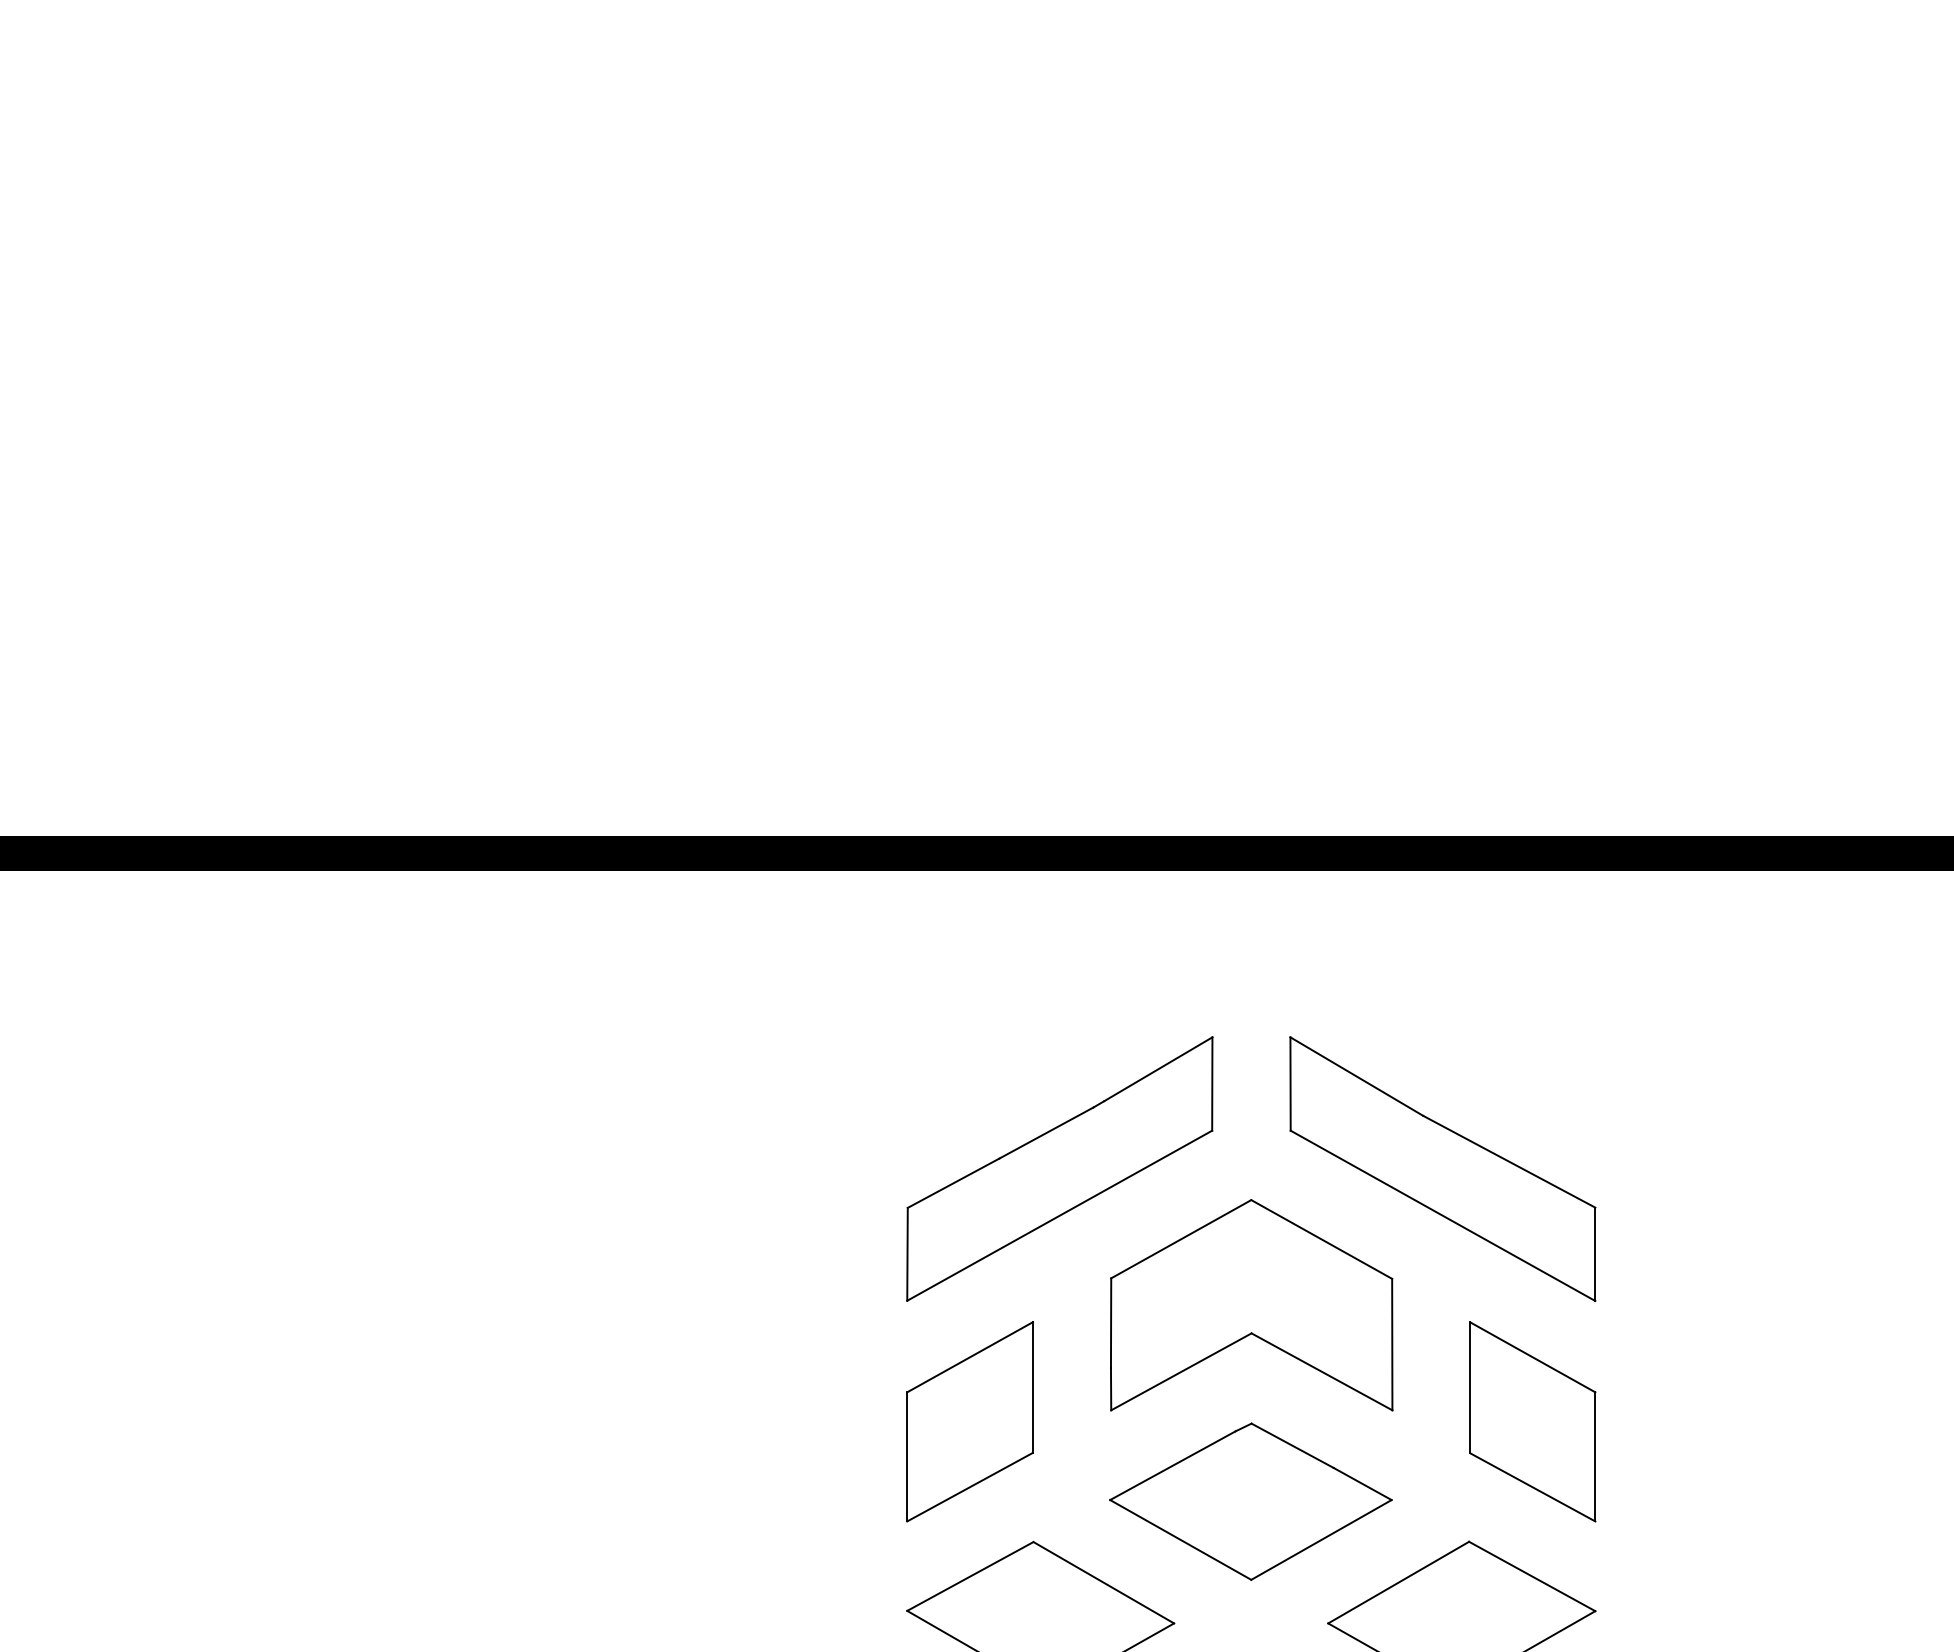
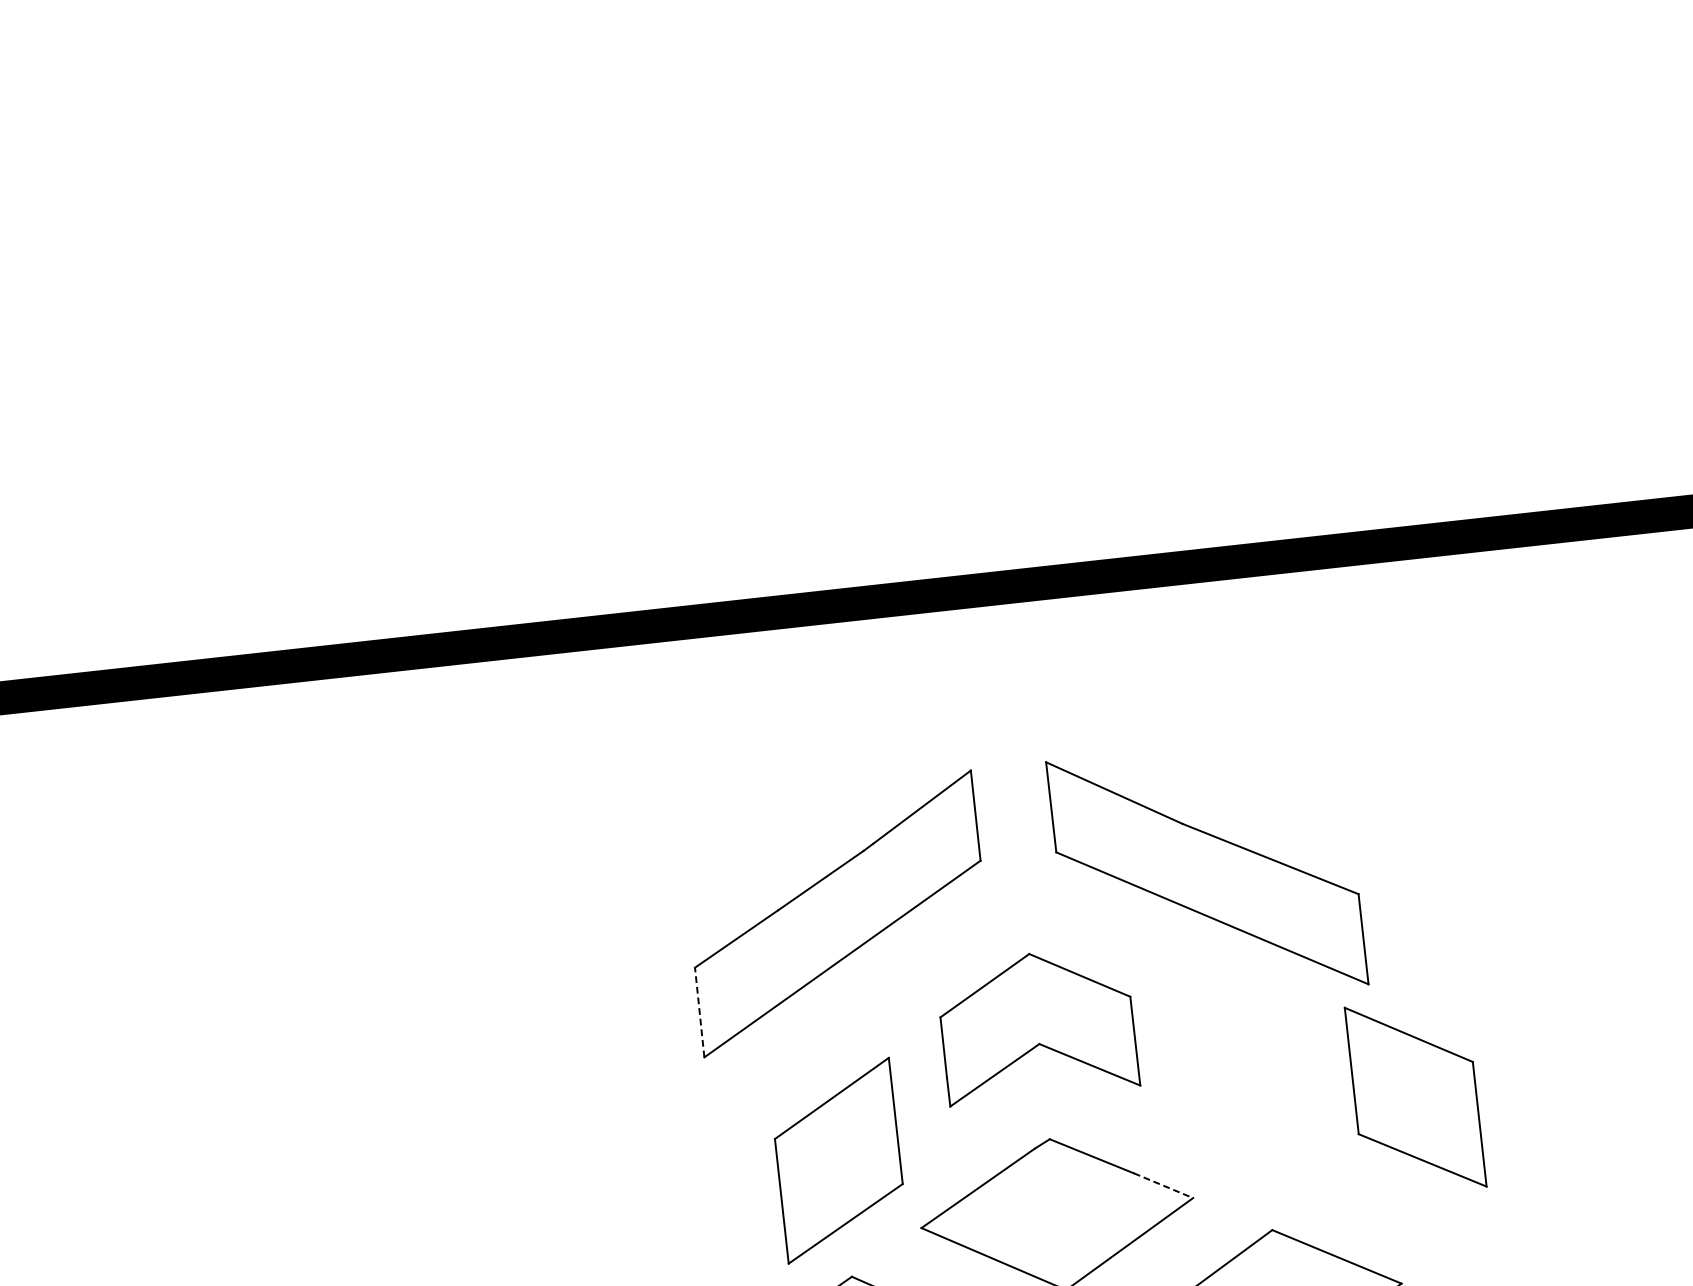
line: (907, 1253) -> (699, 1011), solid -> dashed
part: (1251, 1305) -> (1037, 1025), size x0.7
part: (969, 1421) -> (838, 1160), moved
part: (1532, 1421) -> (1415, 1096), moved
line: (1363, 1484) -> (1164, 1186), solid -> dashed

